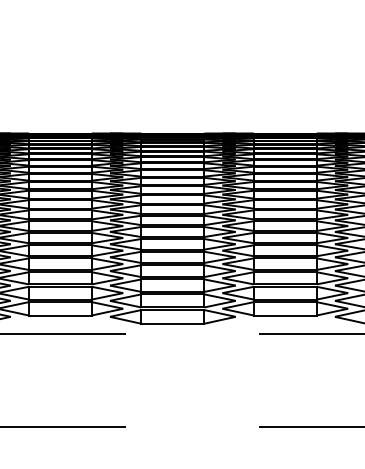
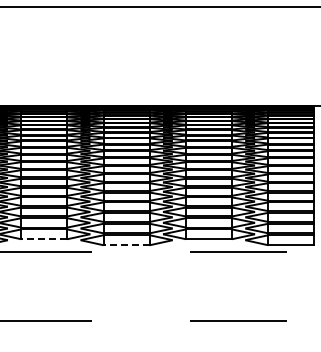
line: (59, 315) -> (43, 239), solid -> dashed
line: (172, 324) -> (126, 245), solid -> dashed

